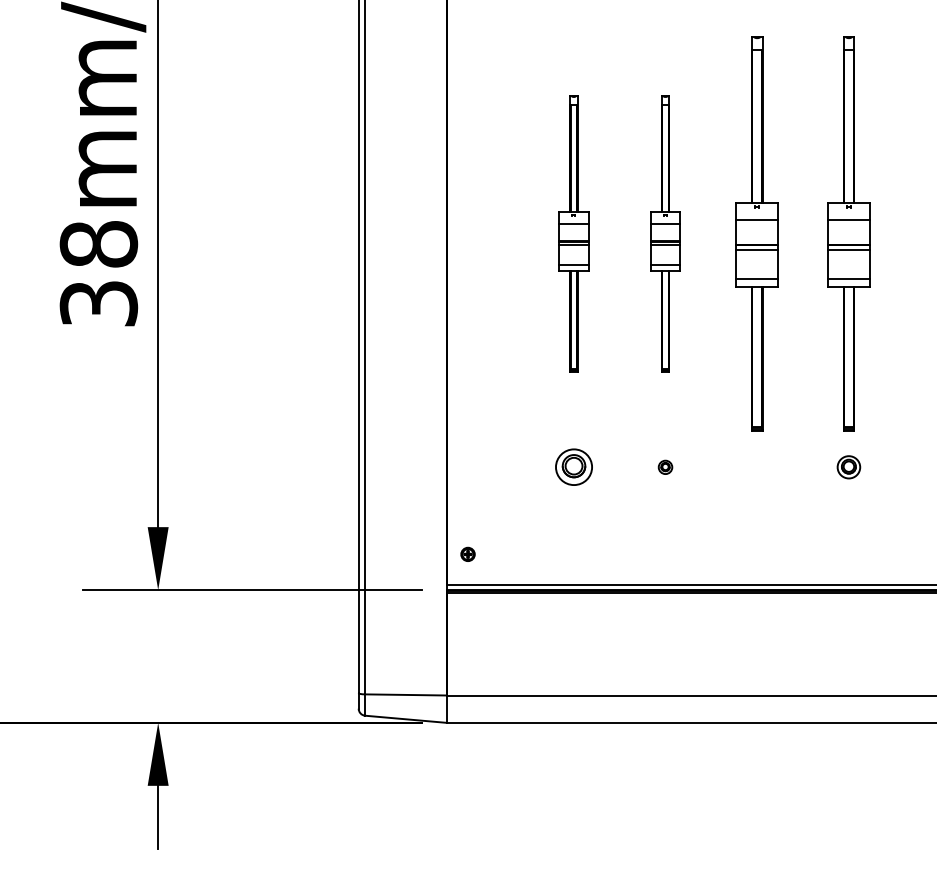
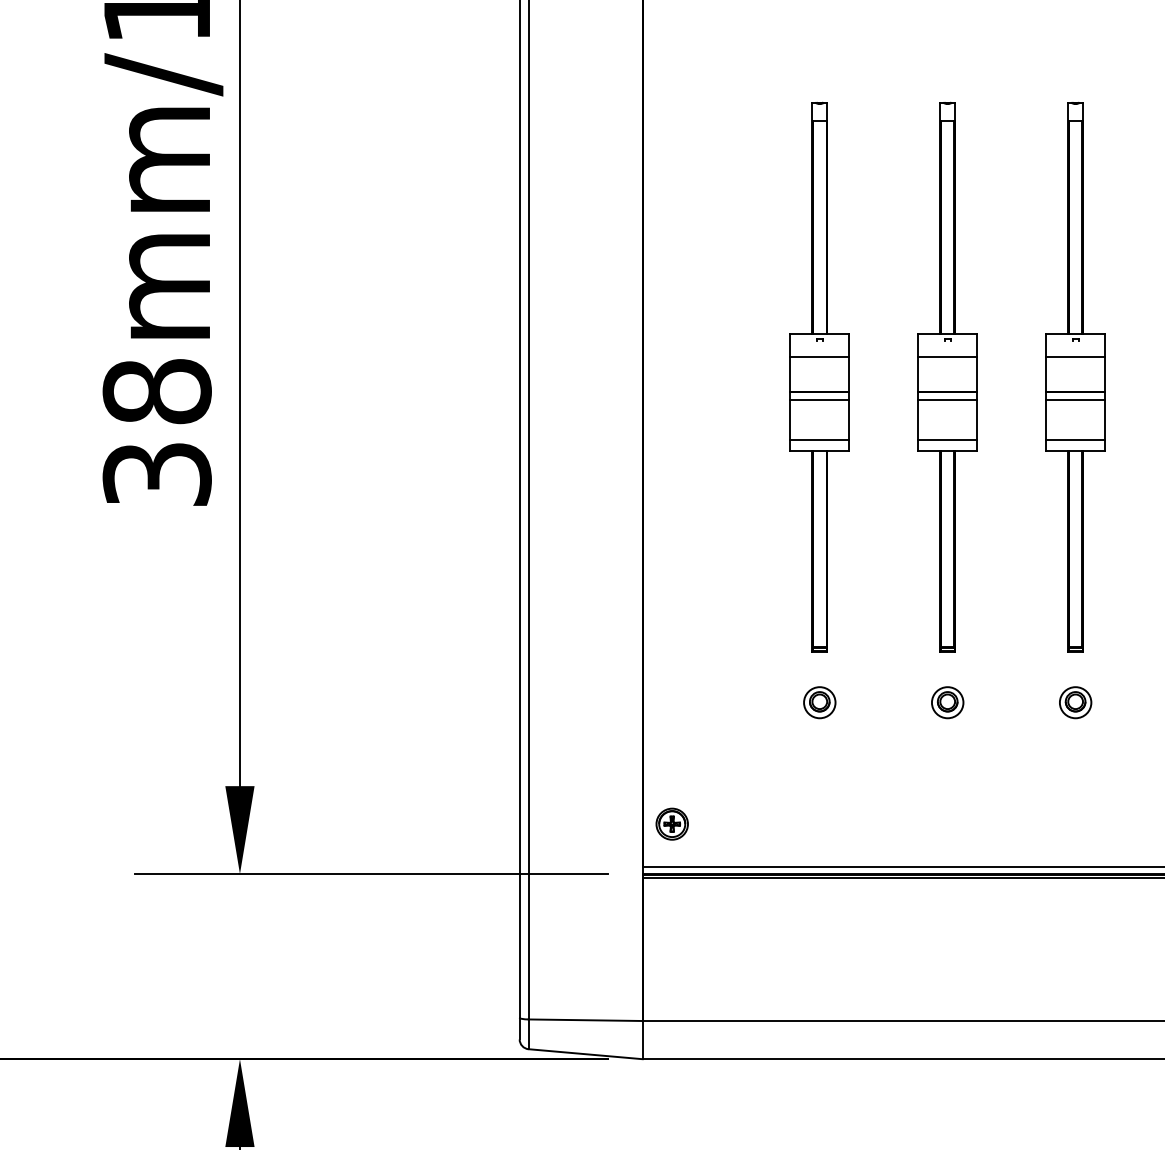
part: (573, 233) -> (819, 376), size x1.43
part: (665, 233) -> (947, 376), size x1.43
part: (573, 467) -> (819, 702), size x0.62
part: (665, 467) -> (947, 702), size x1.67
part: (757, 467) -> (1075, 702), added
part: (467, 554) -> (671, 824), size x1.67

